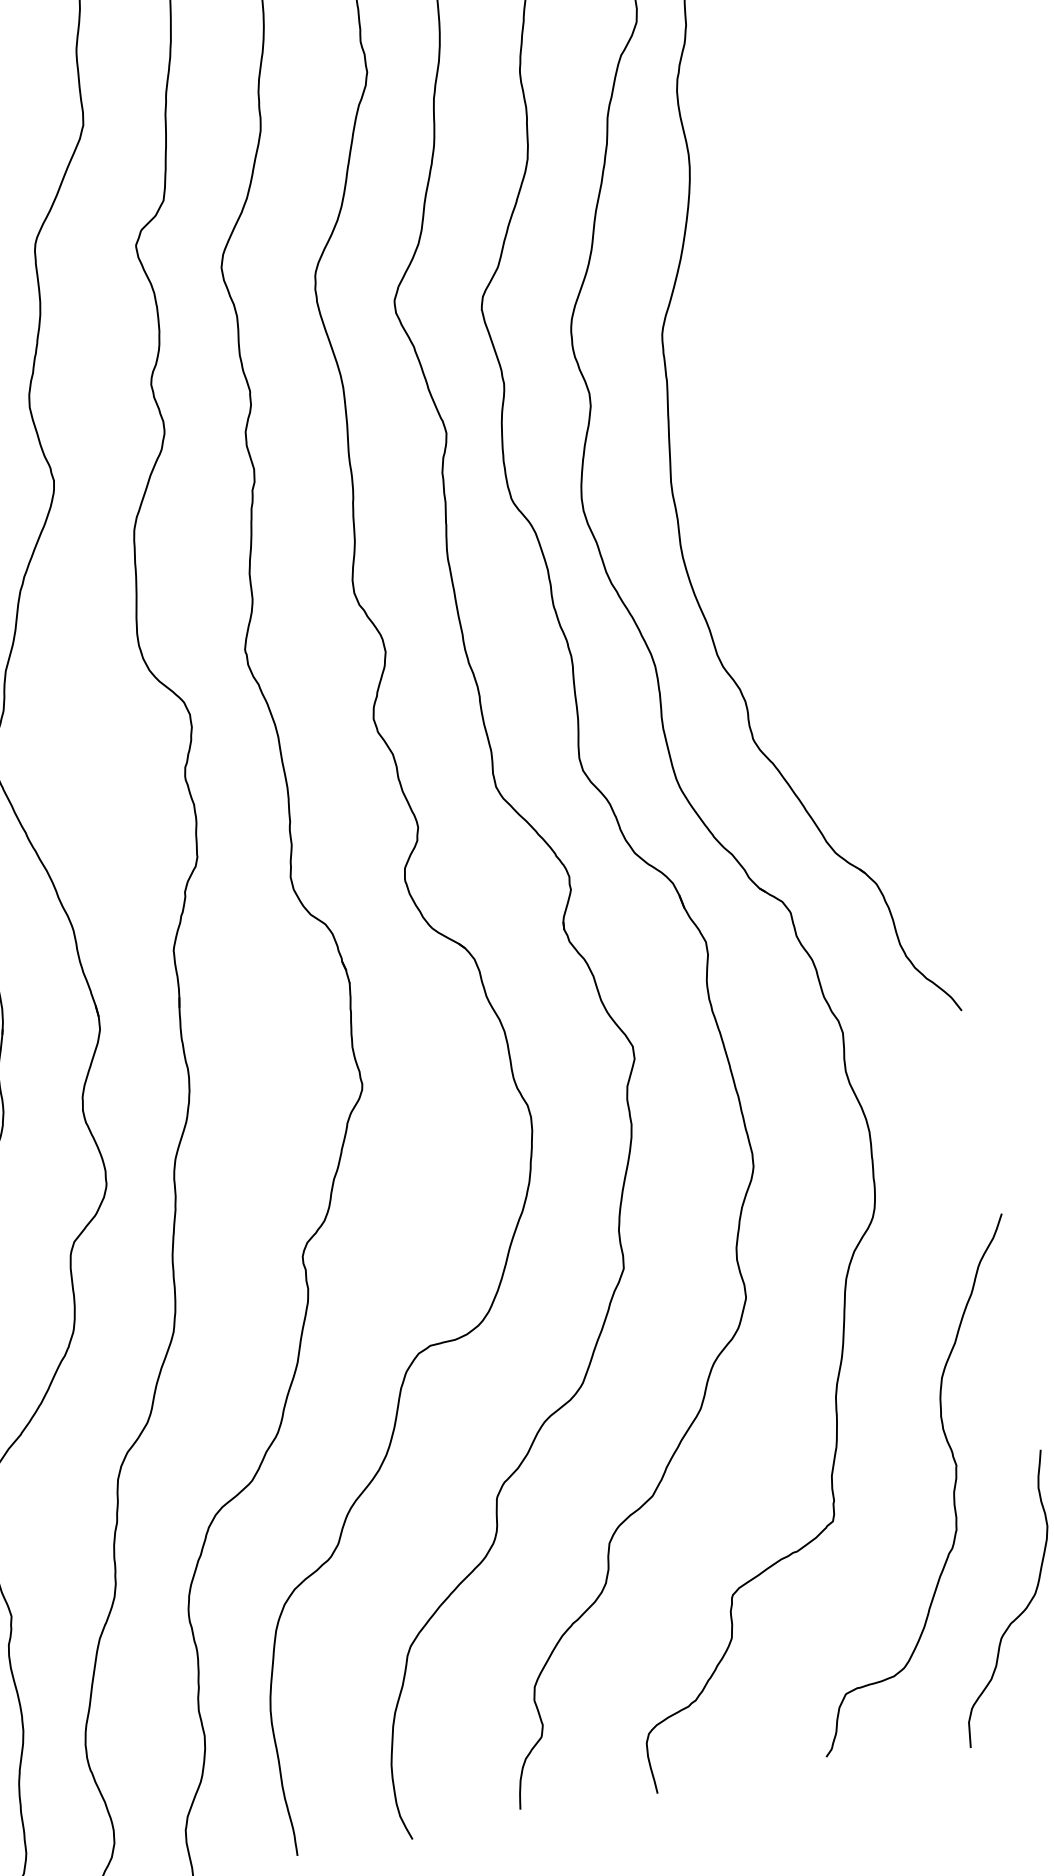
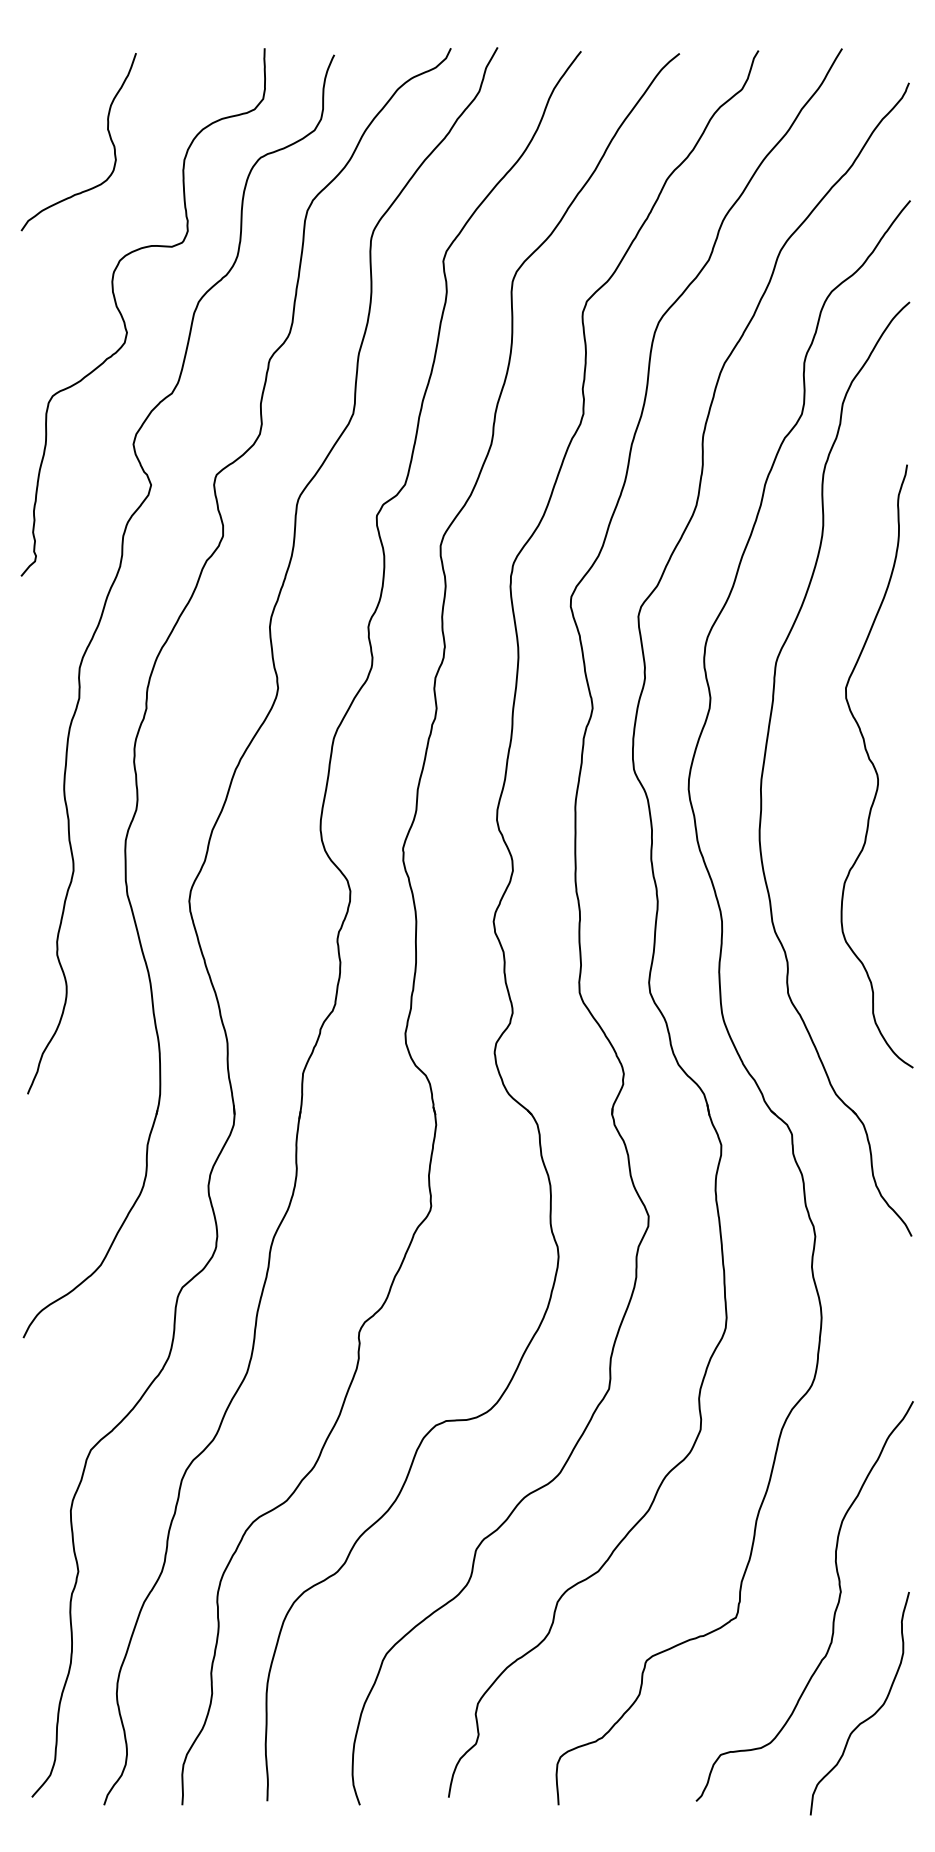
curve: (808, 440) -> (875, 767), added

